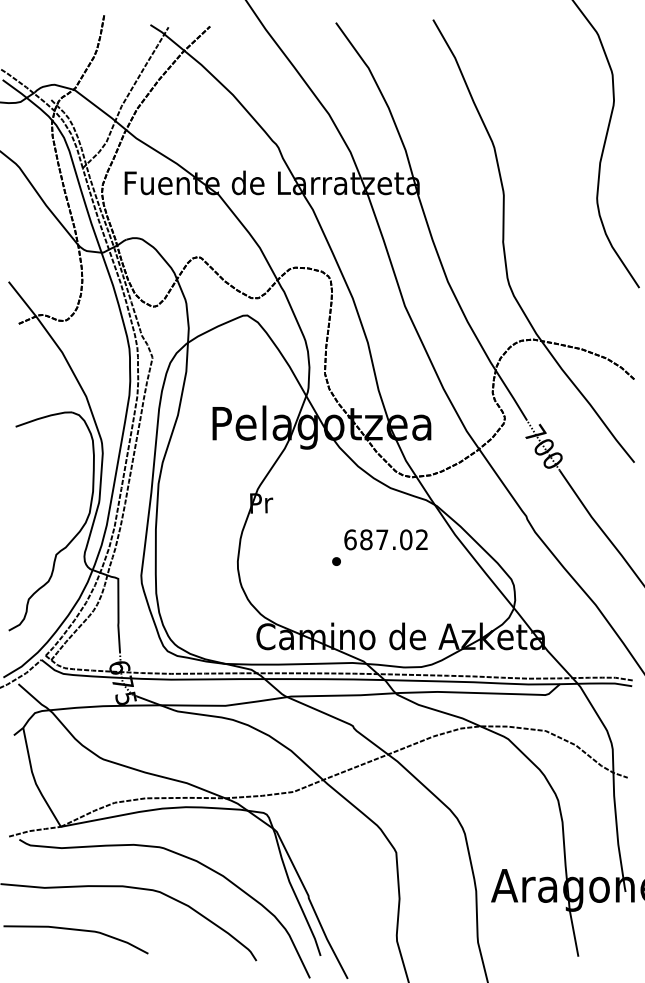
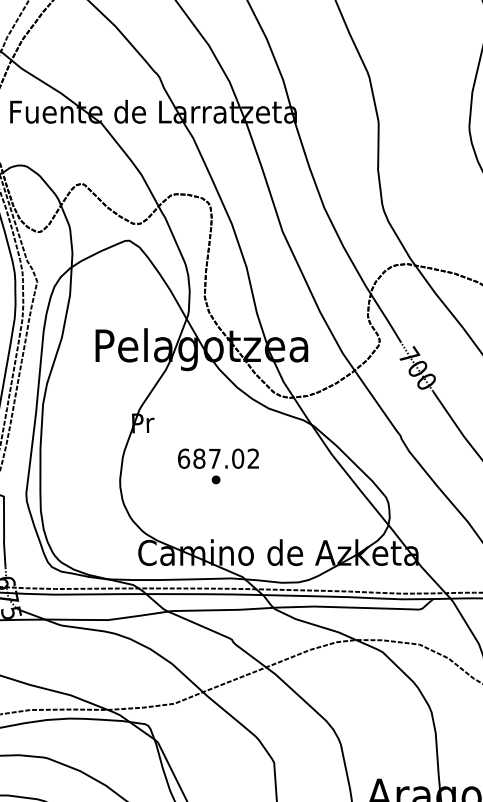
text: (385, 539) -> (217, 458), moved

